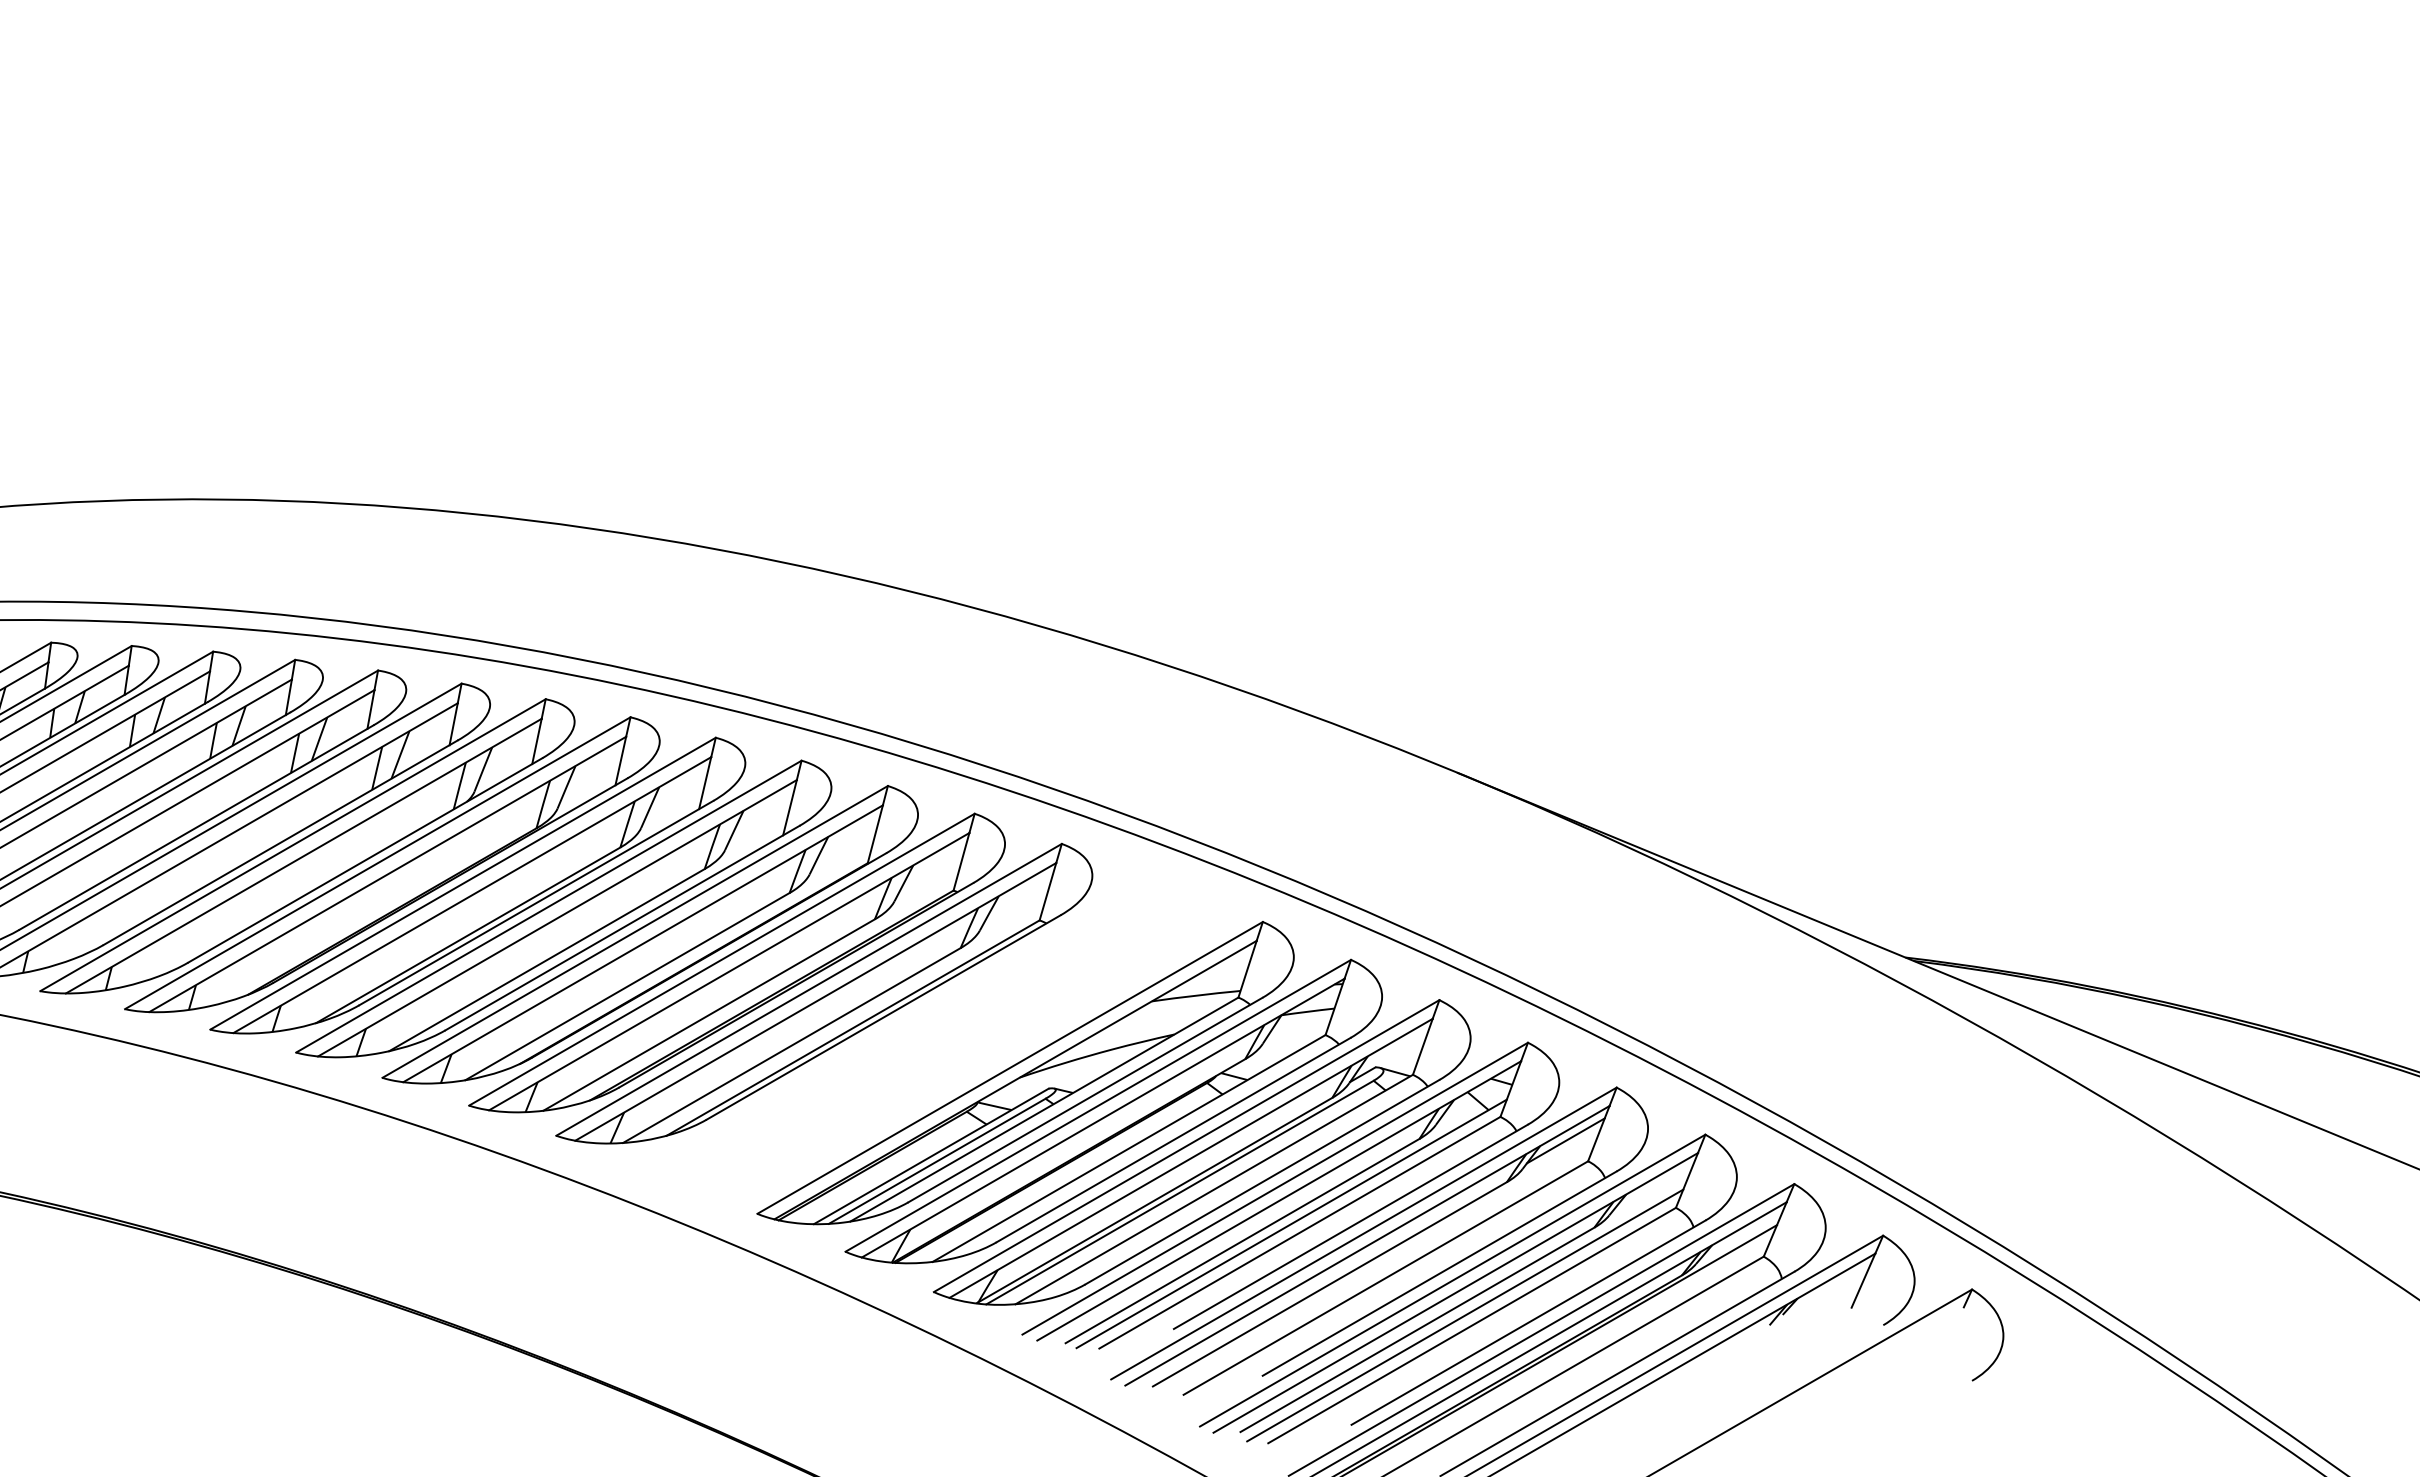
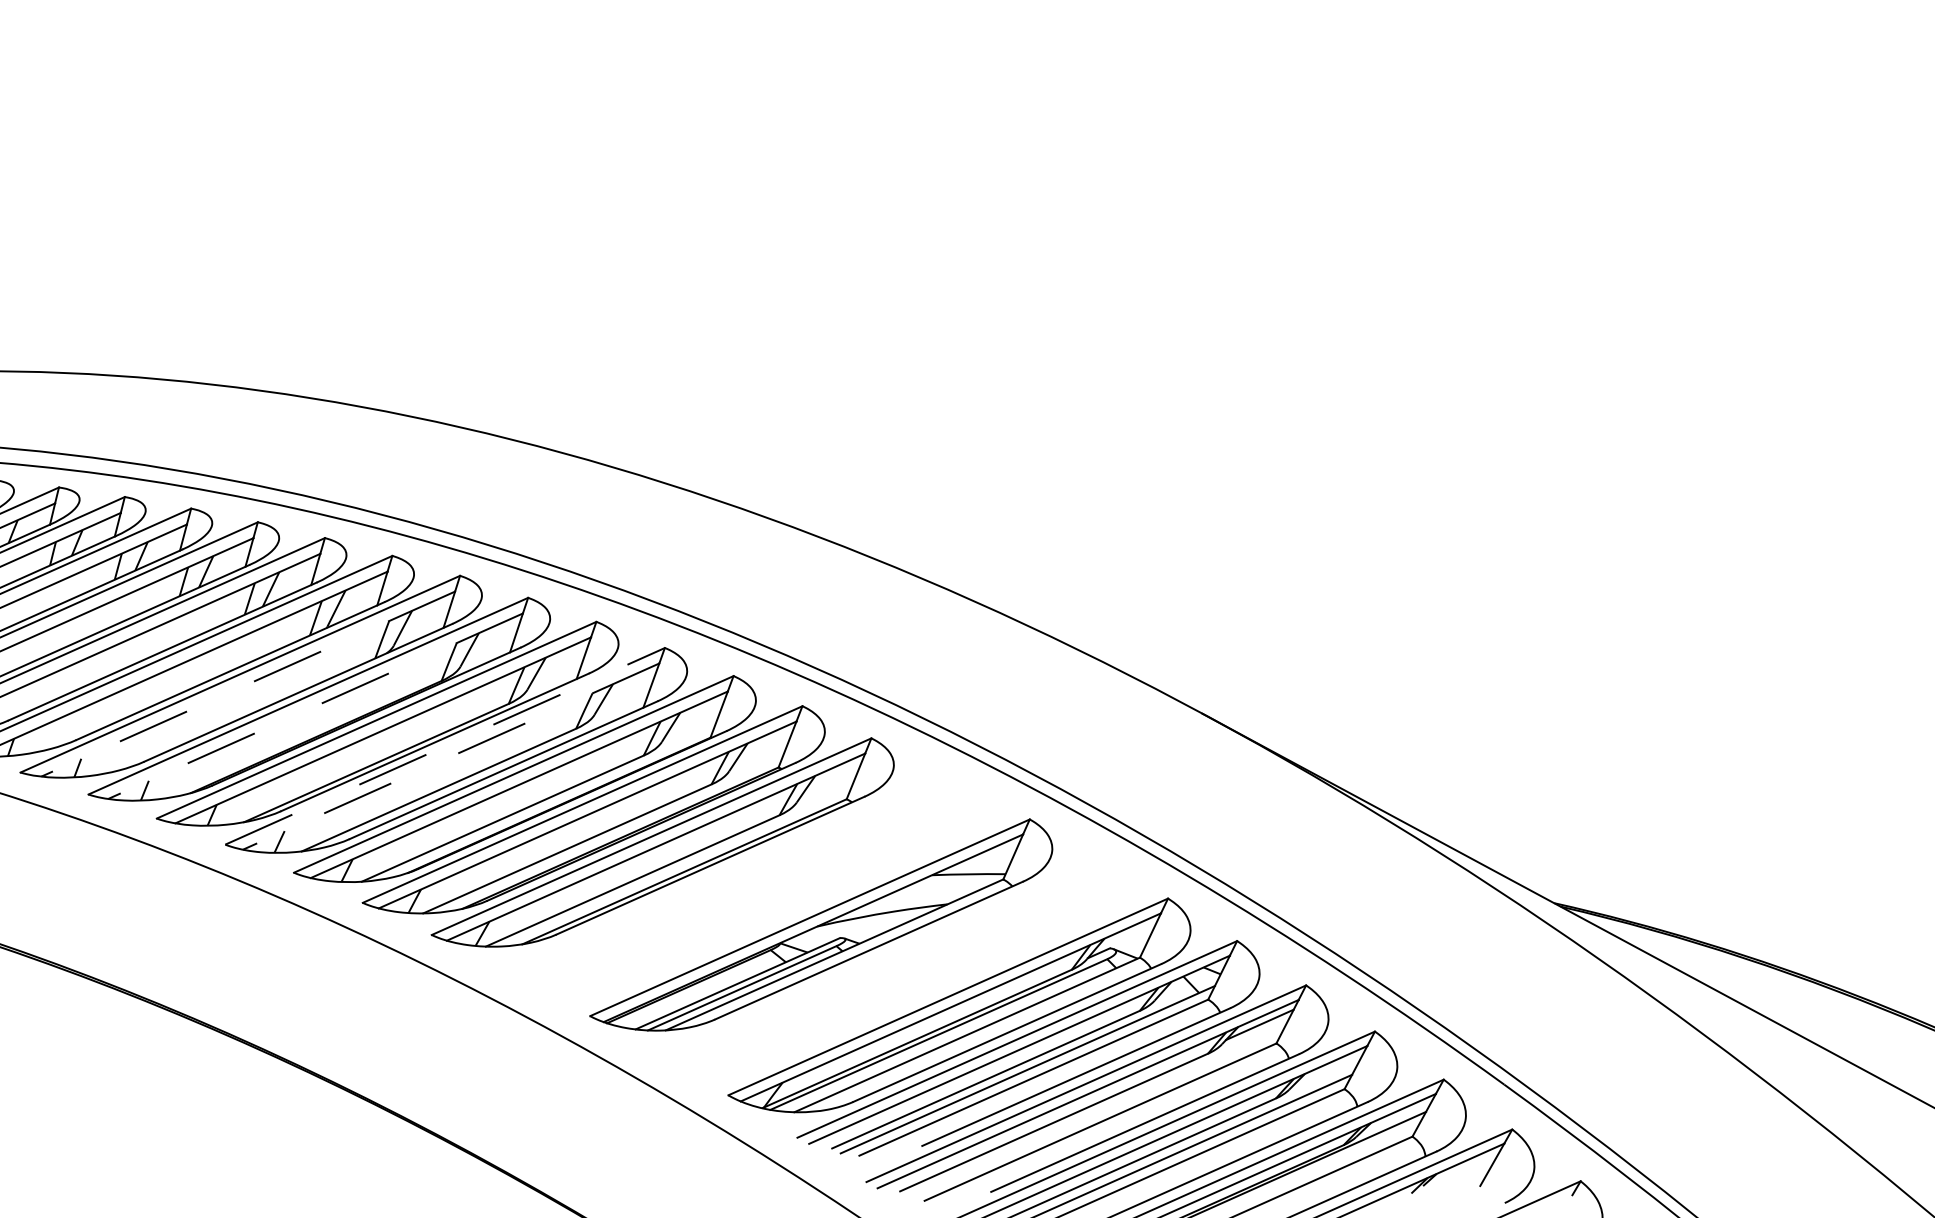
line: (303, 856) -> (247, 684), solid -> dashed
line: (387, 874) -> (315, 706), solid -> dashed
line: (548, 906) -> (444, 746), solid -> dashed
line: (557, 918) -> (451, 756), solid -> dashed
part: (1113, 1111) -> (891, 962), removed

